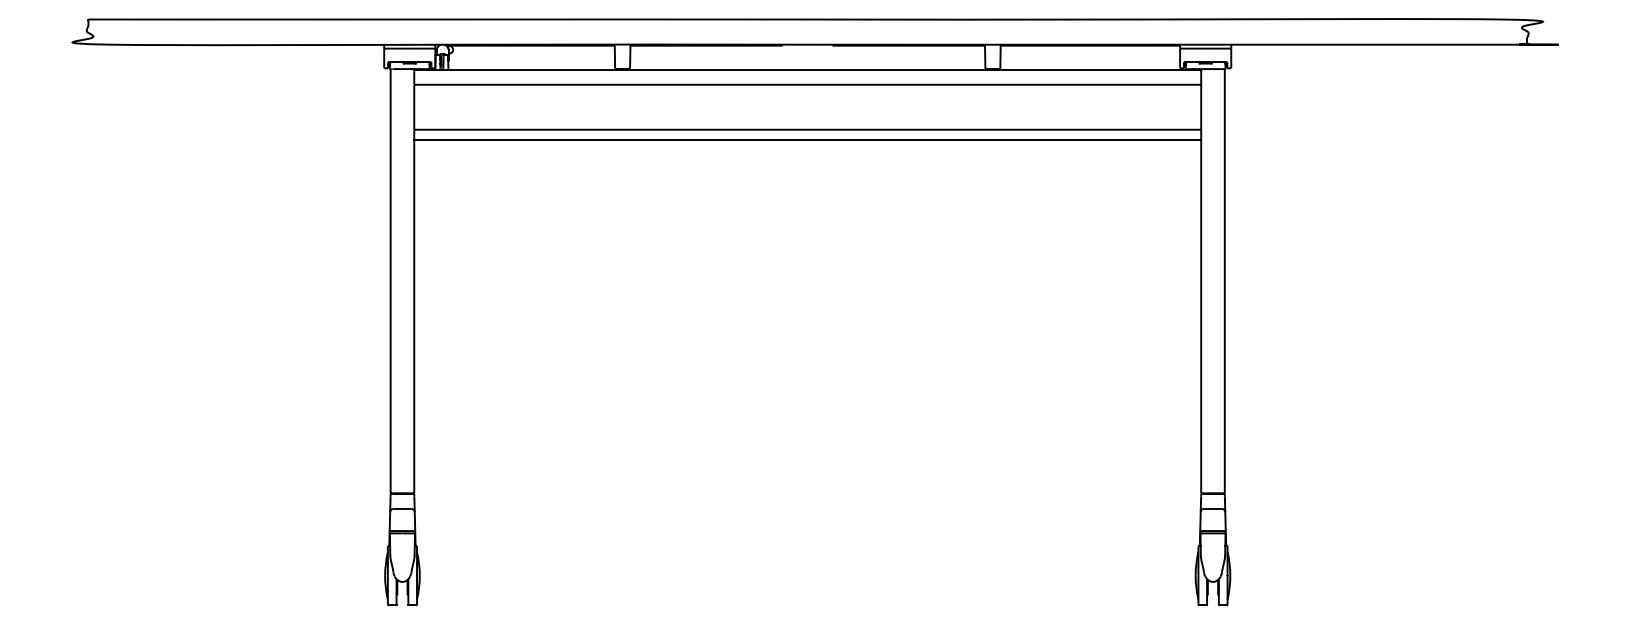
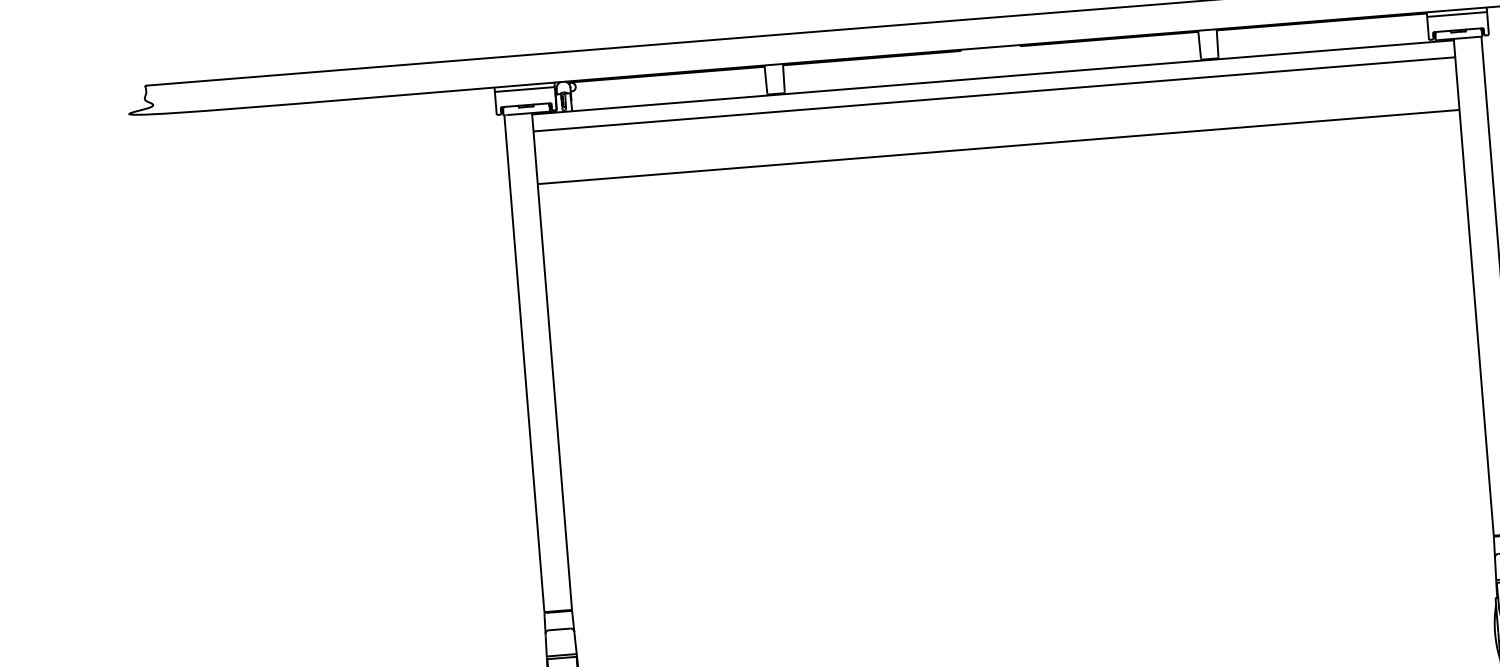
line: (807, 140) -> (999, 159), removed

